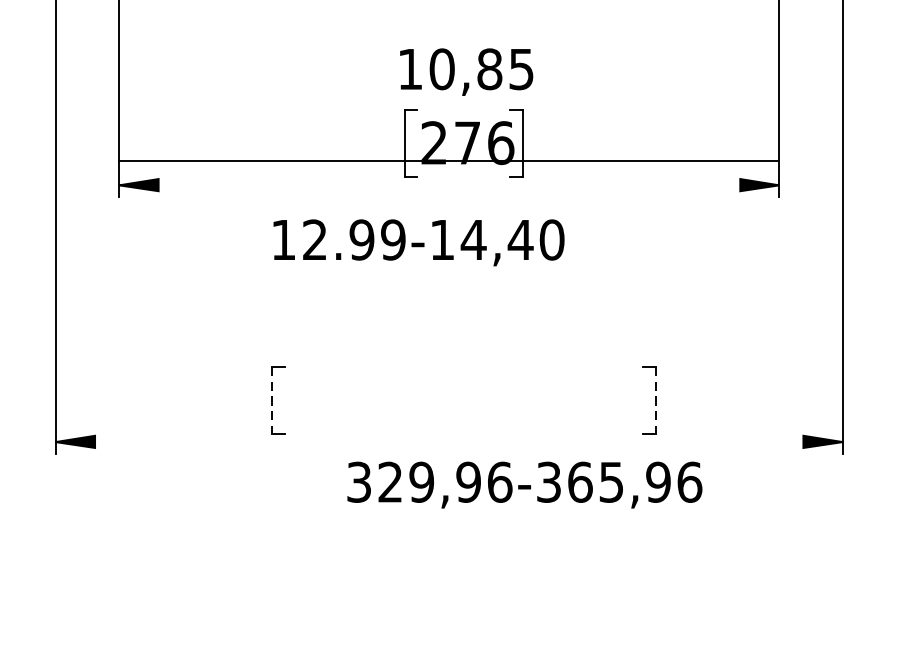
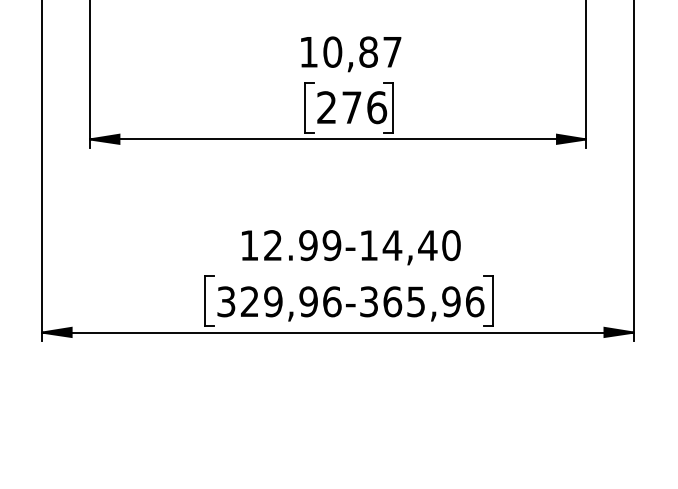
text: (521, 69) -> (392, 52), 10,85 -> 10,87
line: (448, 161) -> (337, 139), moved
text: (419, 242) -> (351, 247), moved
line: (271, 400) -> (204, 301), dashed -> solid
line: (655, 400) -> (493, 301), dashed -> solid
line: (448, 441) -> (337, 332), added
text: (524, 484) -> (350, 303), moved

